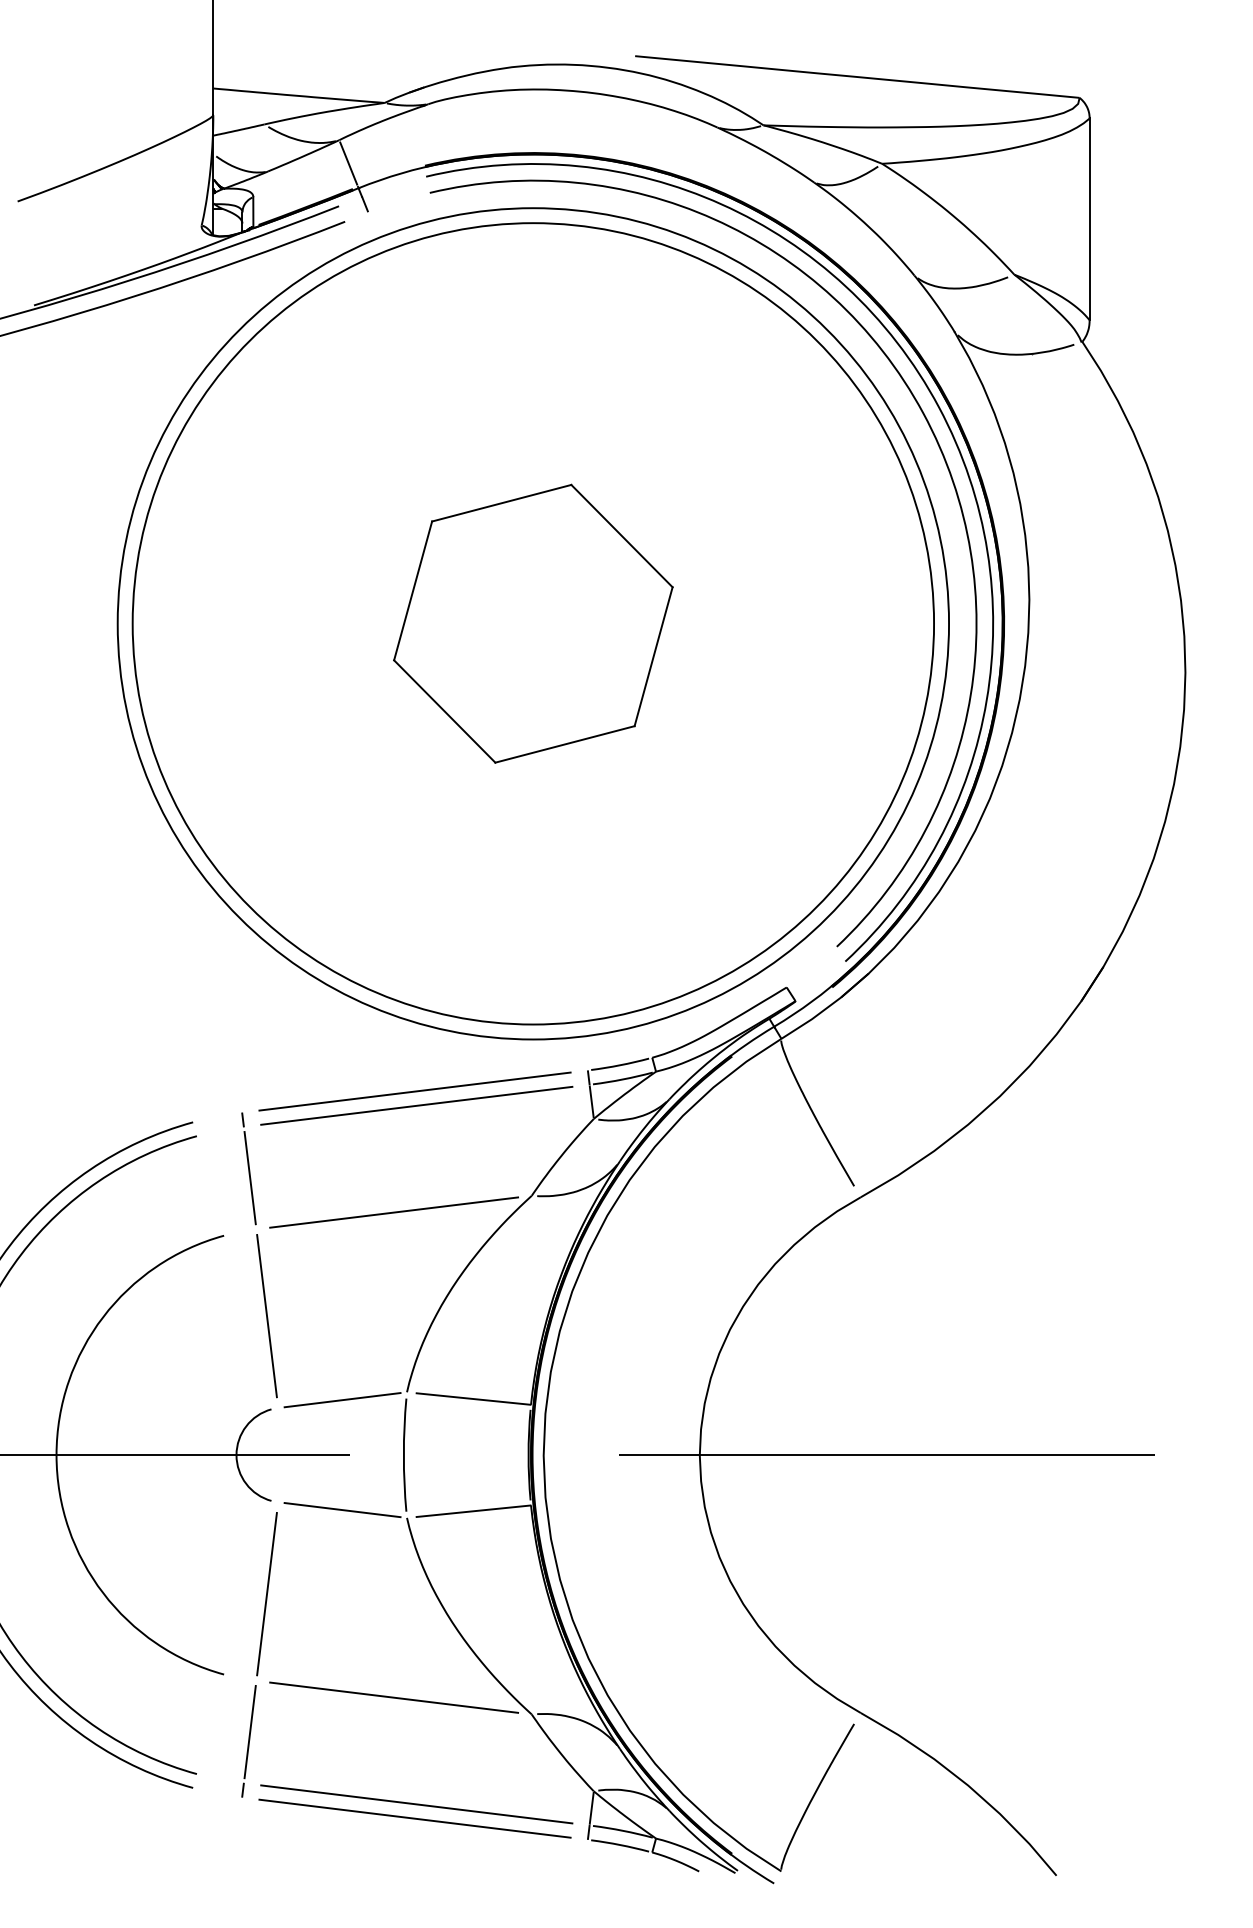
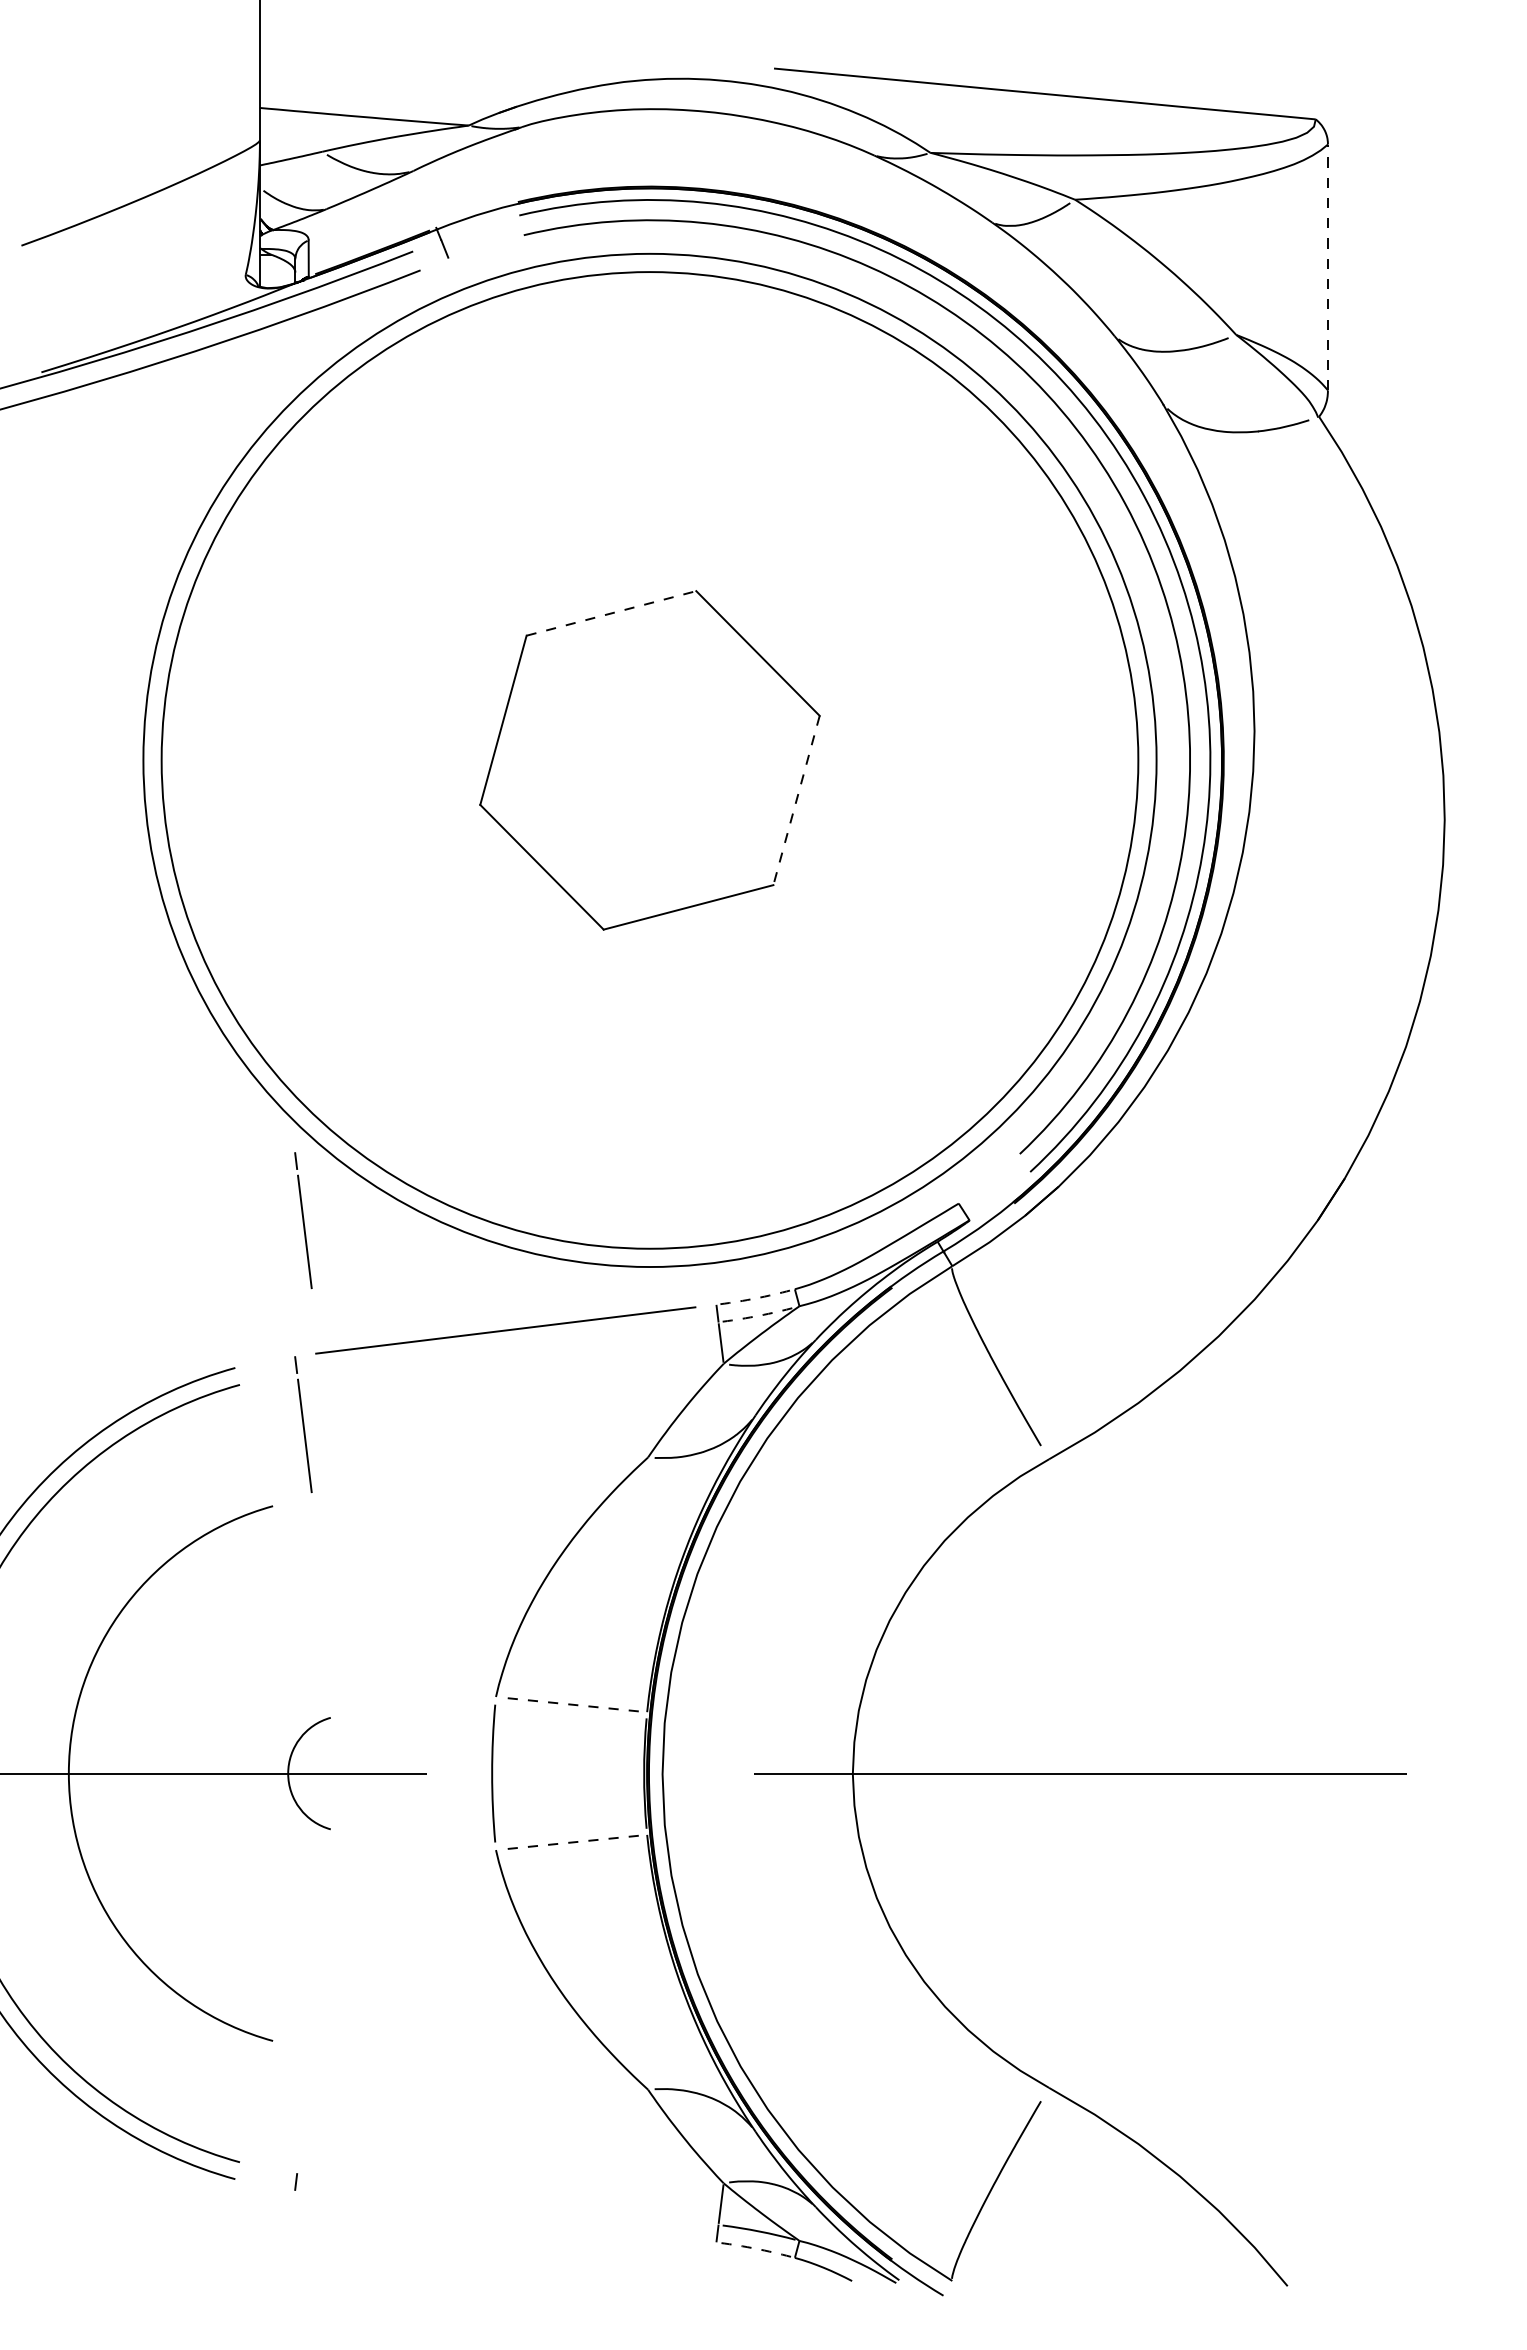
line: (348, 163) -> (424, 199), removed
line: (1090, 219) -> (1328, 267), solid -> dashed
line: (501, 503) -> (611, 613), solid -> dashed
line: (653, 656) -> (796, 800), solid -> dashed
line: (249, 1001) -> (303, 1220), added
arc: (619, 1065) -> (755, 1298), solid -> dashed
arc: (623, 1079) -> (759, 1315), solid -> dashed
line: (416, 1105) -> (507, 1347), removed
line: (394, 1212) -> (480, 1477), removed
line: (267, 1315) -> (325, 1603), removed
line: (473, 1399) -> (577, 1705), solid -> dashed
line: (342, 1400) -> (417, 1706), removed
line: (342, 1510) -> (417, 1840), removed
line: (473, 1510) -> (577, 1841), solid -> dashed
line: (267, 1593) -> (325, 1942), removed
line: (394, 1697) -> (480, 2068), removed
line: (249, 1731) -> (304, 2110), removed
line: (416, 1804) -> (507, 2199), removed
line: (414, 1818) -> (505, 2216), removed
arc: (619, 1844) -> (755, 2248), solid -> dashed

